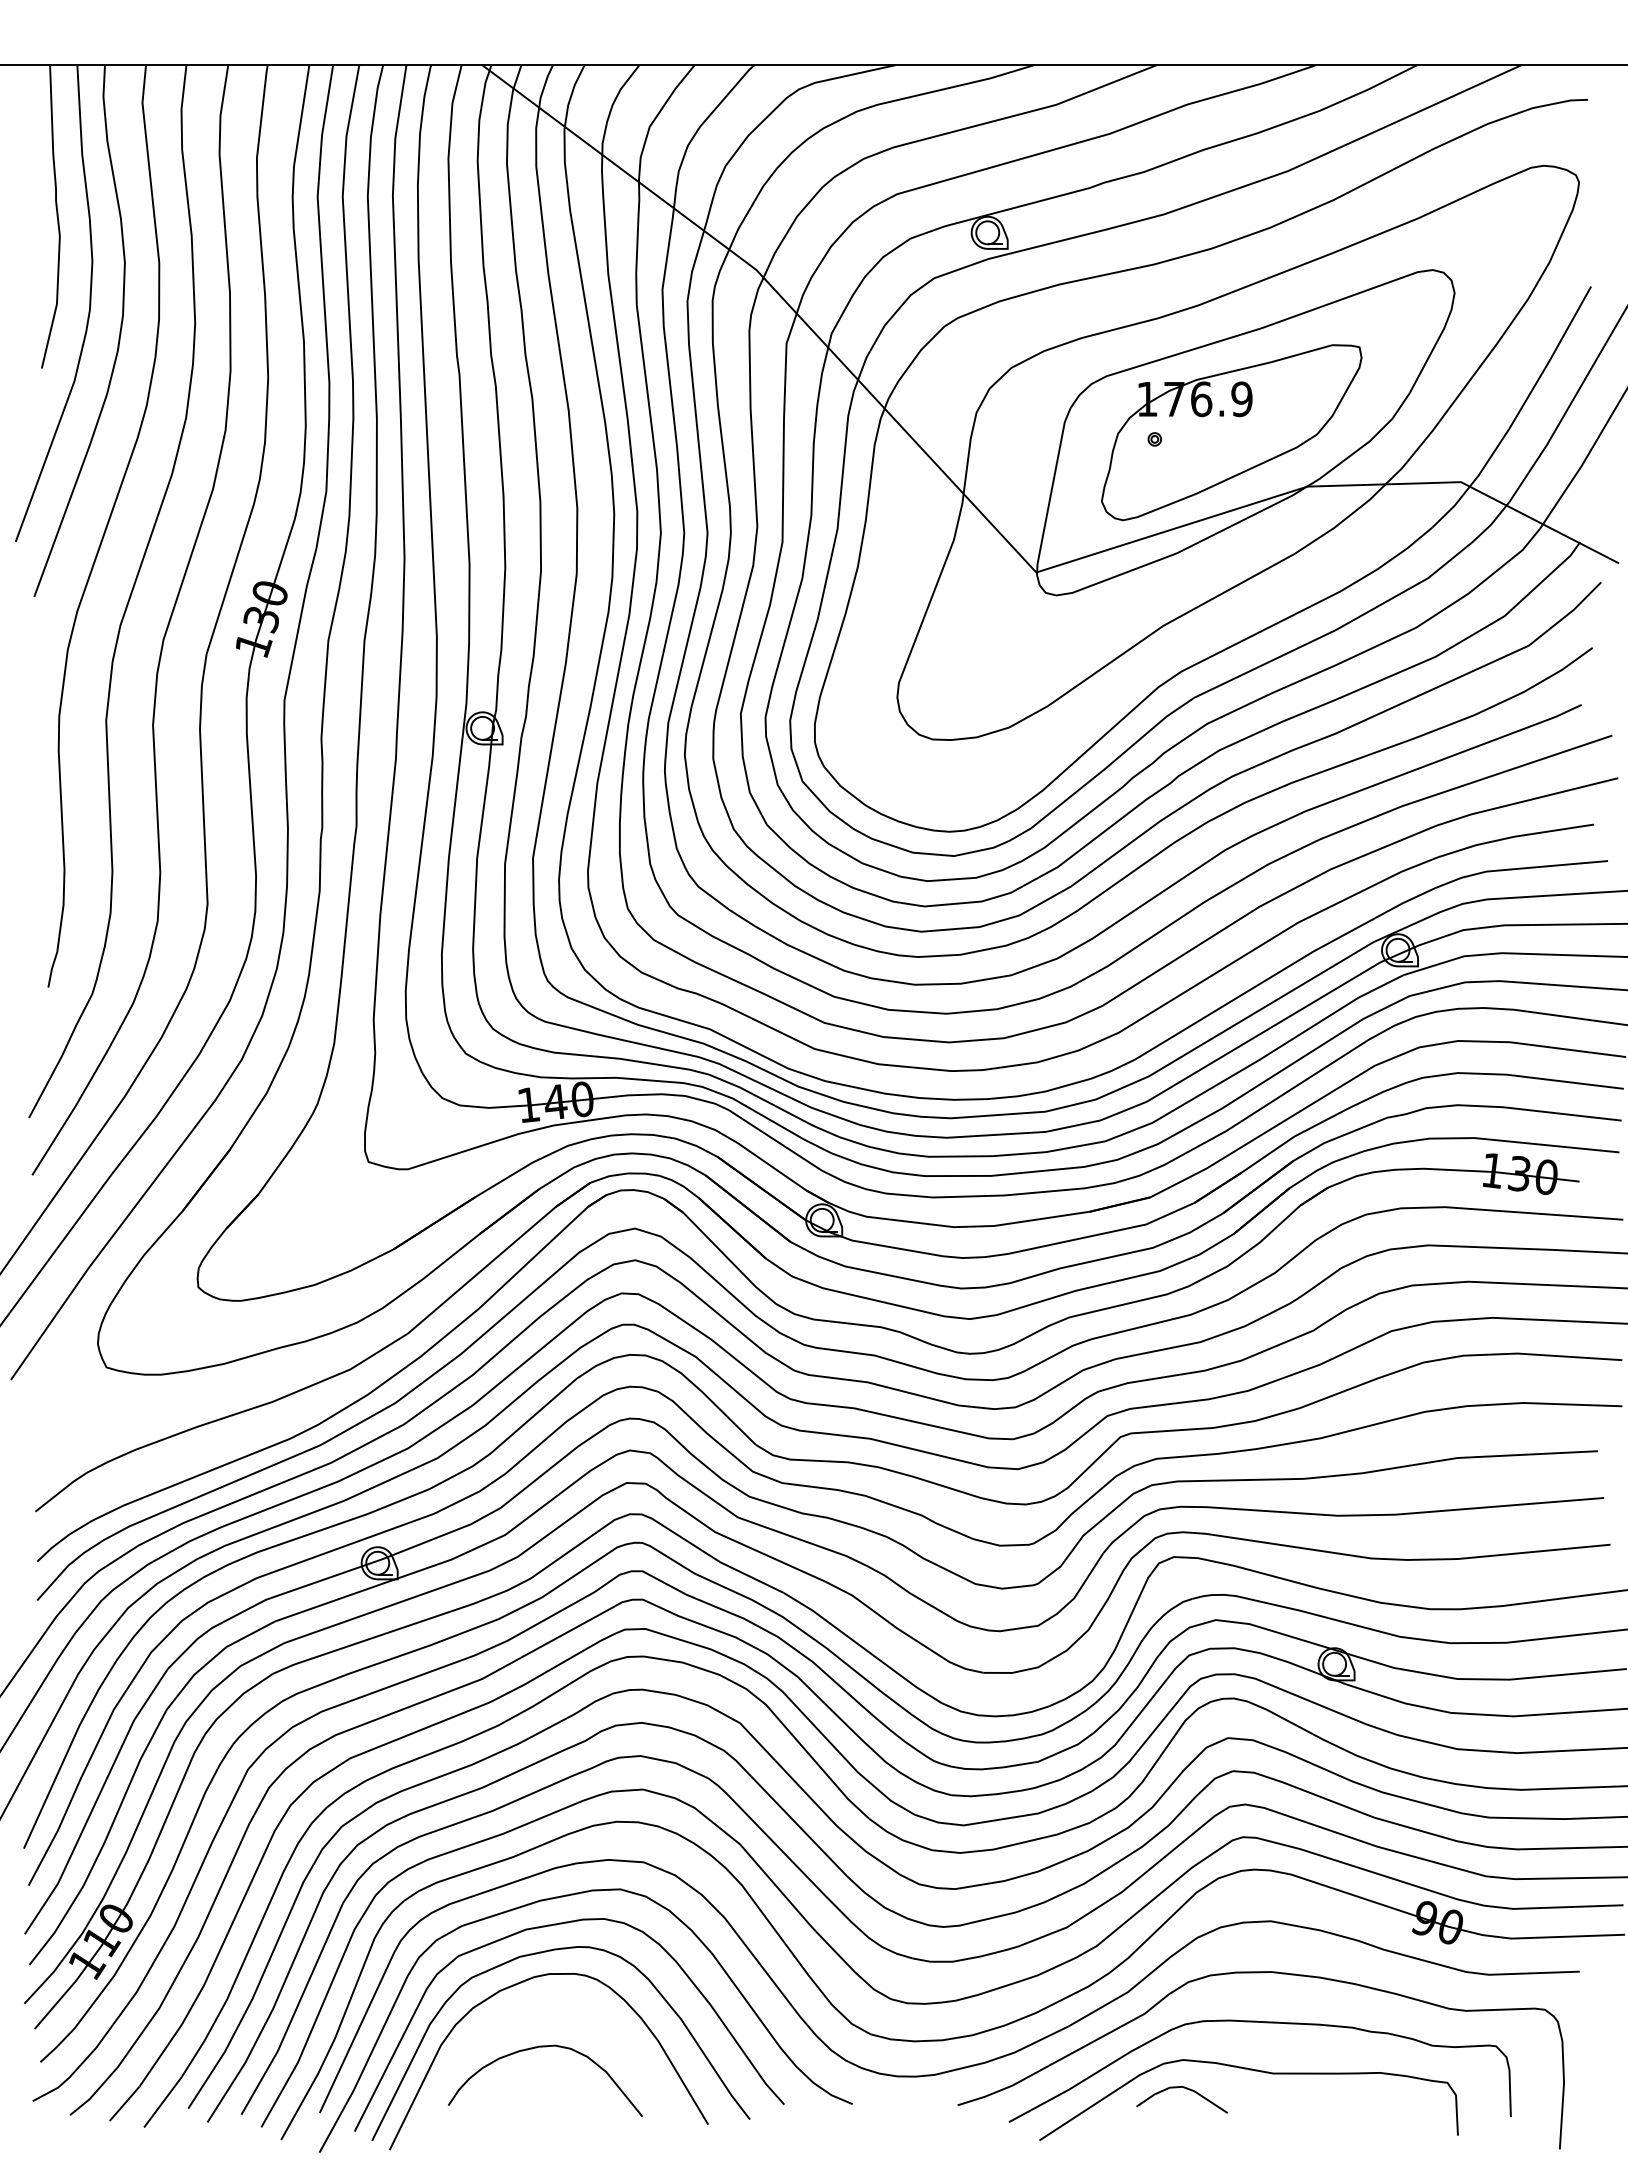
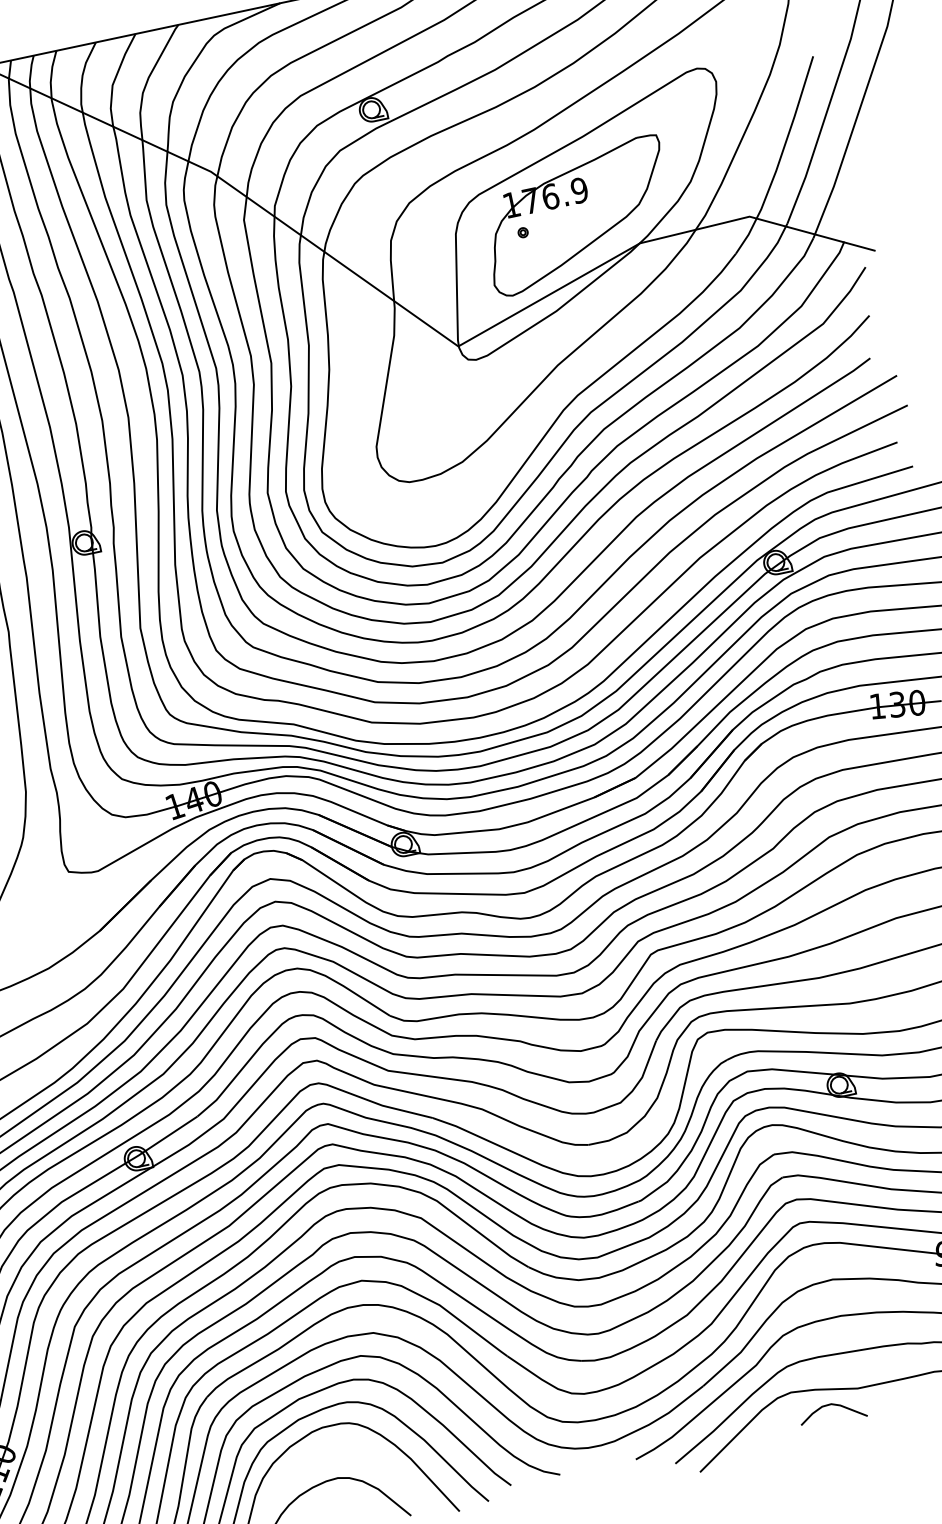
curve: (1183, 2088) -> (832, 1405), moved

